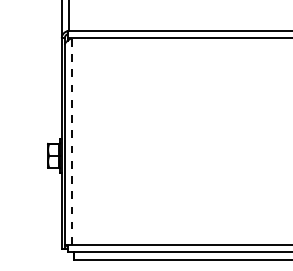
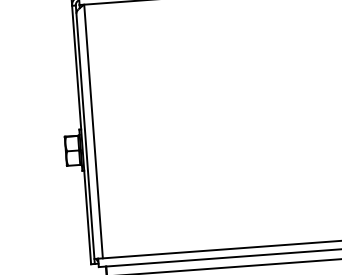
line: (71, 140) -> (93, 130), dashed -> solid

